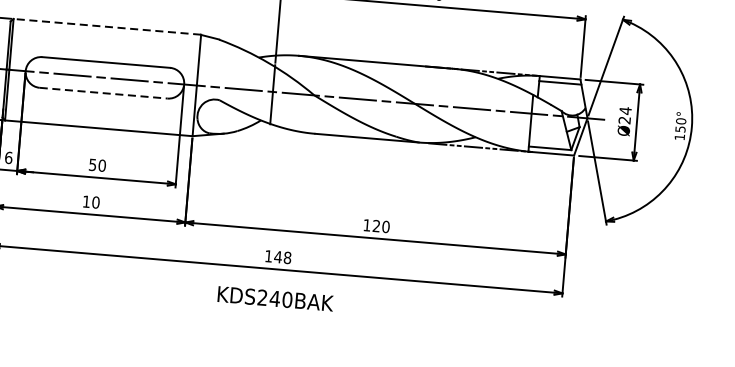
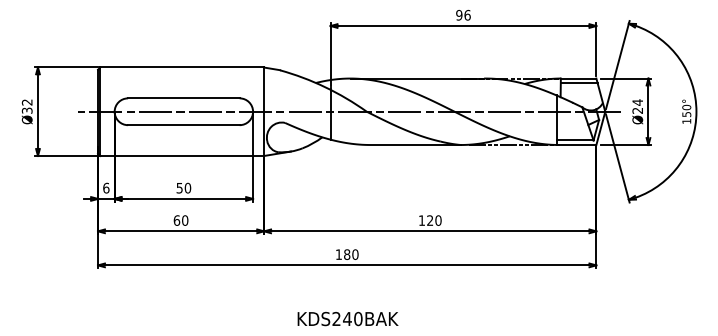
line: (107, 27) -> (182, 67), dashed -> solid
line: (103, 93) -> (183, 125), dashed -> solid
text: (86, 201) -> (176, 220), 10 -> 60
text: (282, 257) -> (350, 254), 148 -> 180
text: (275, 299) -> (347, 319), moved

